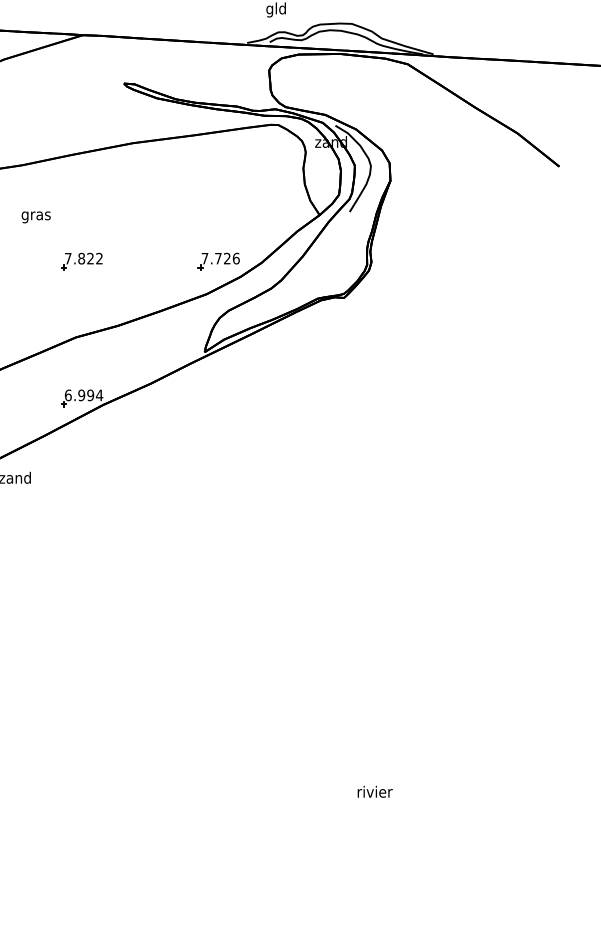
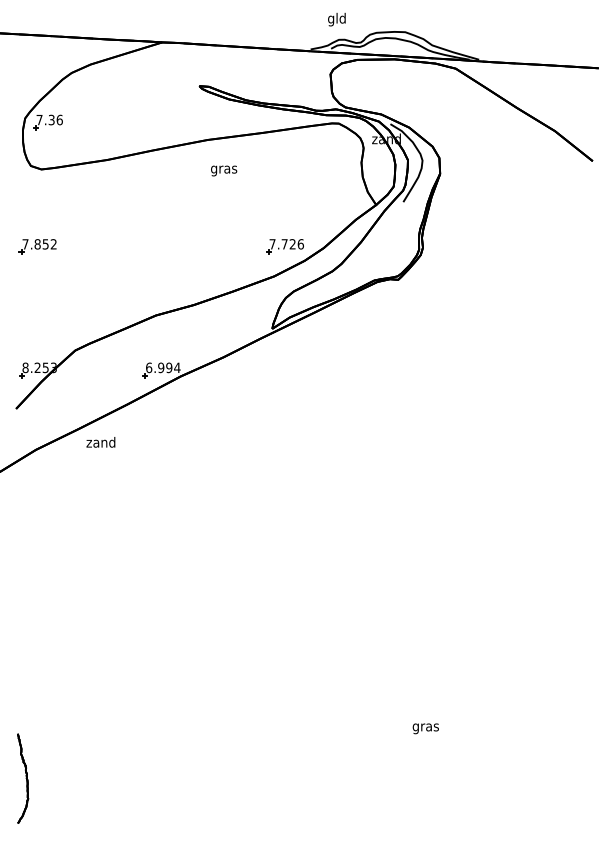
text: (36, 216) -> (224, 170), moved
part: (80, 261) -> (160, 246), removed
text: (375, 793) -> (426, 727), rivier -> gras

